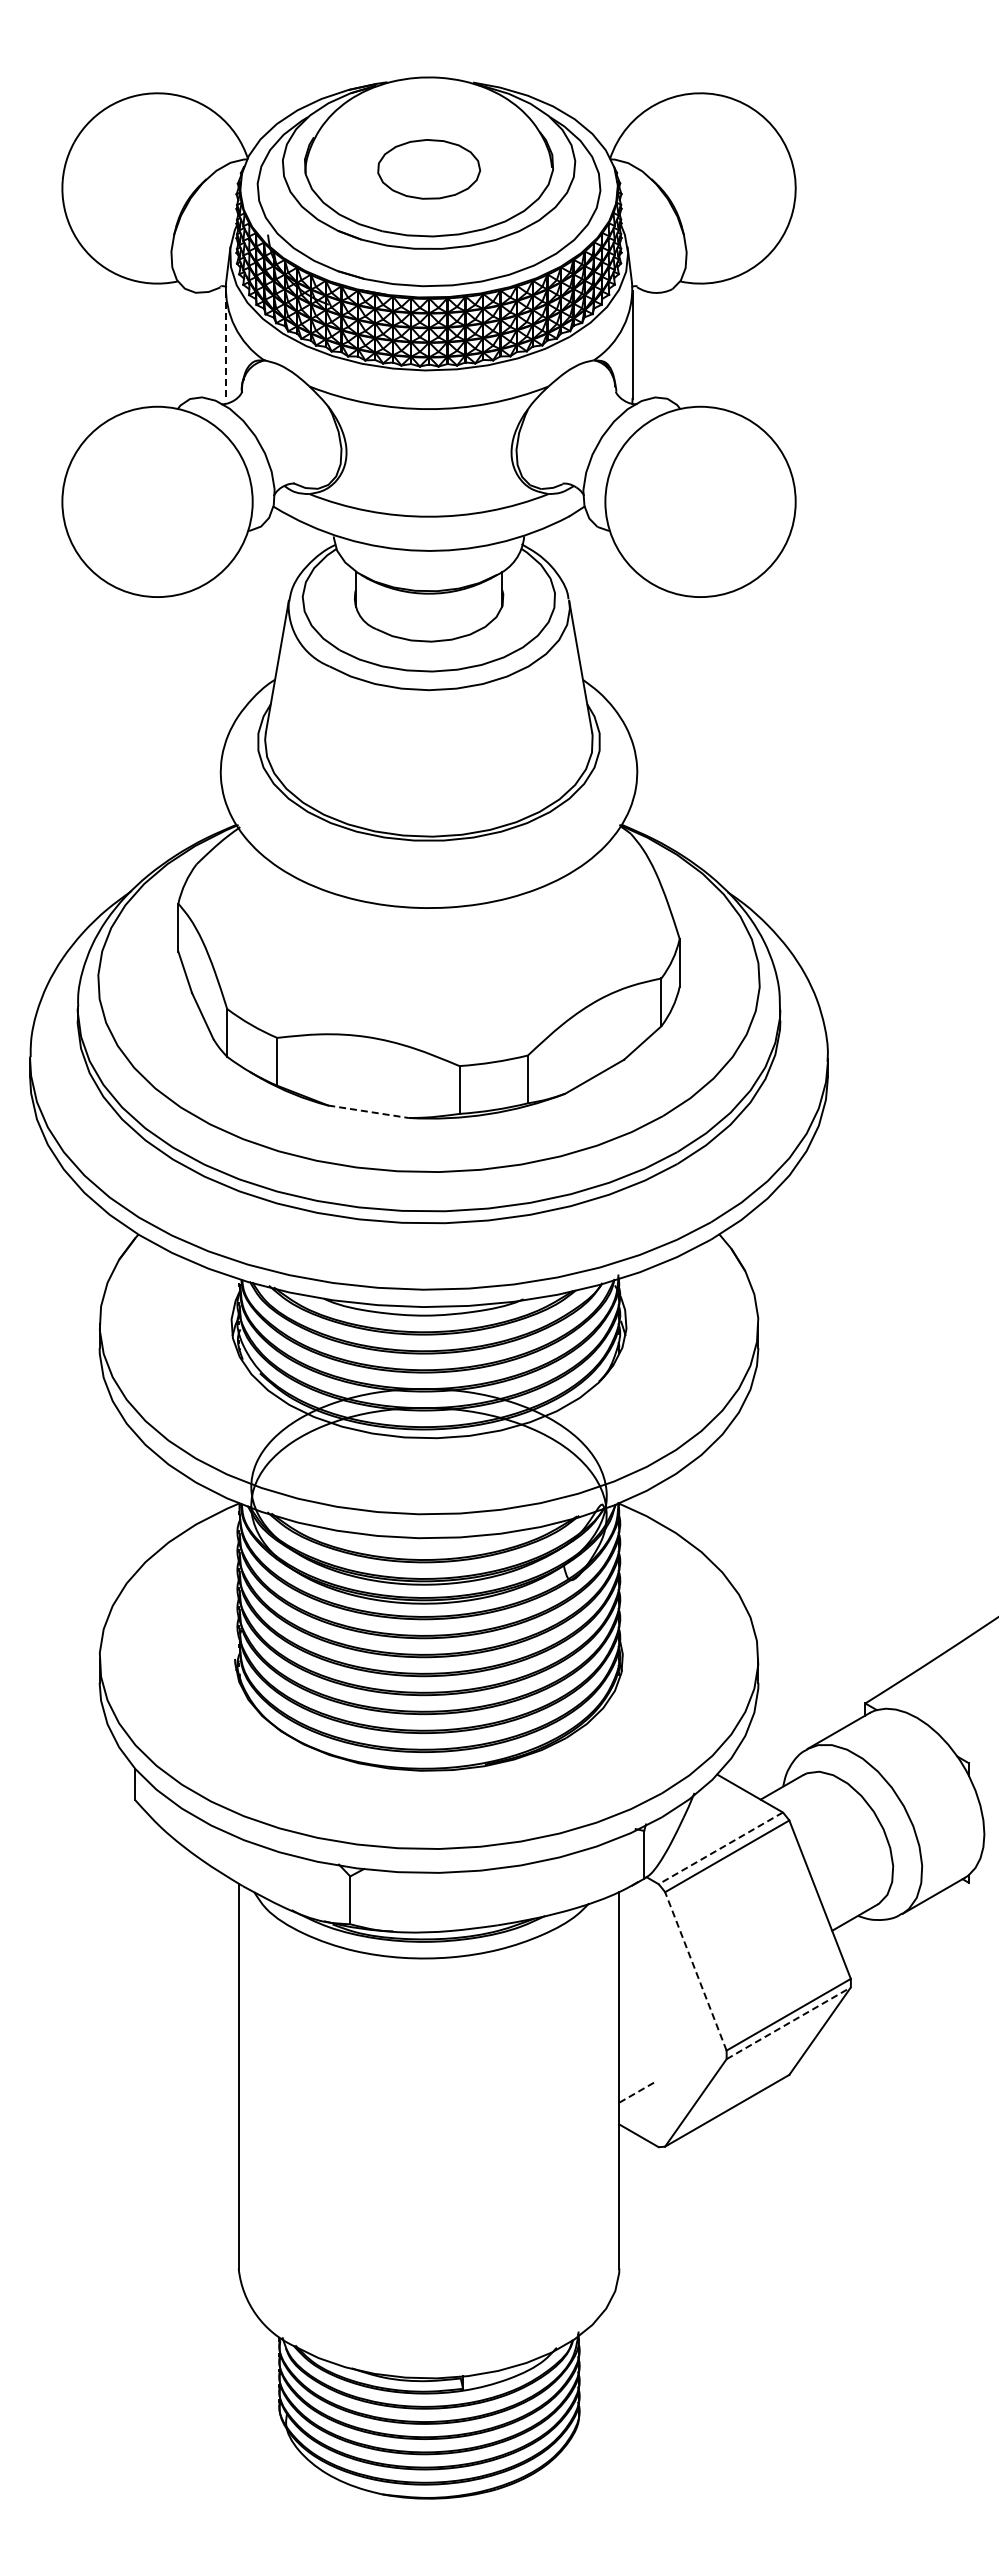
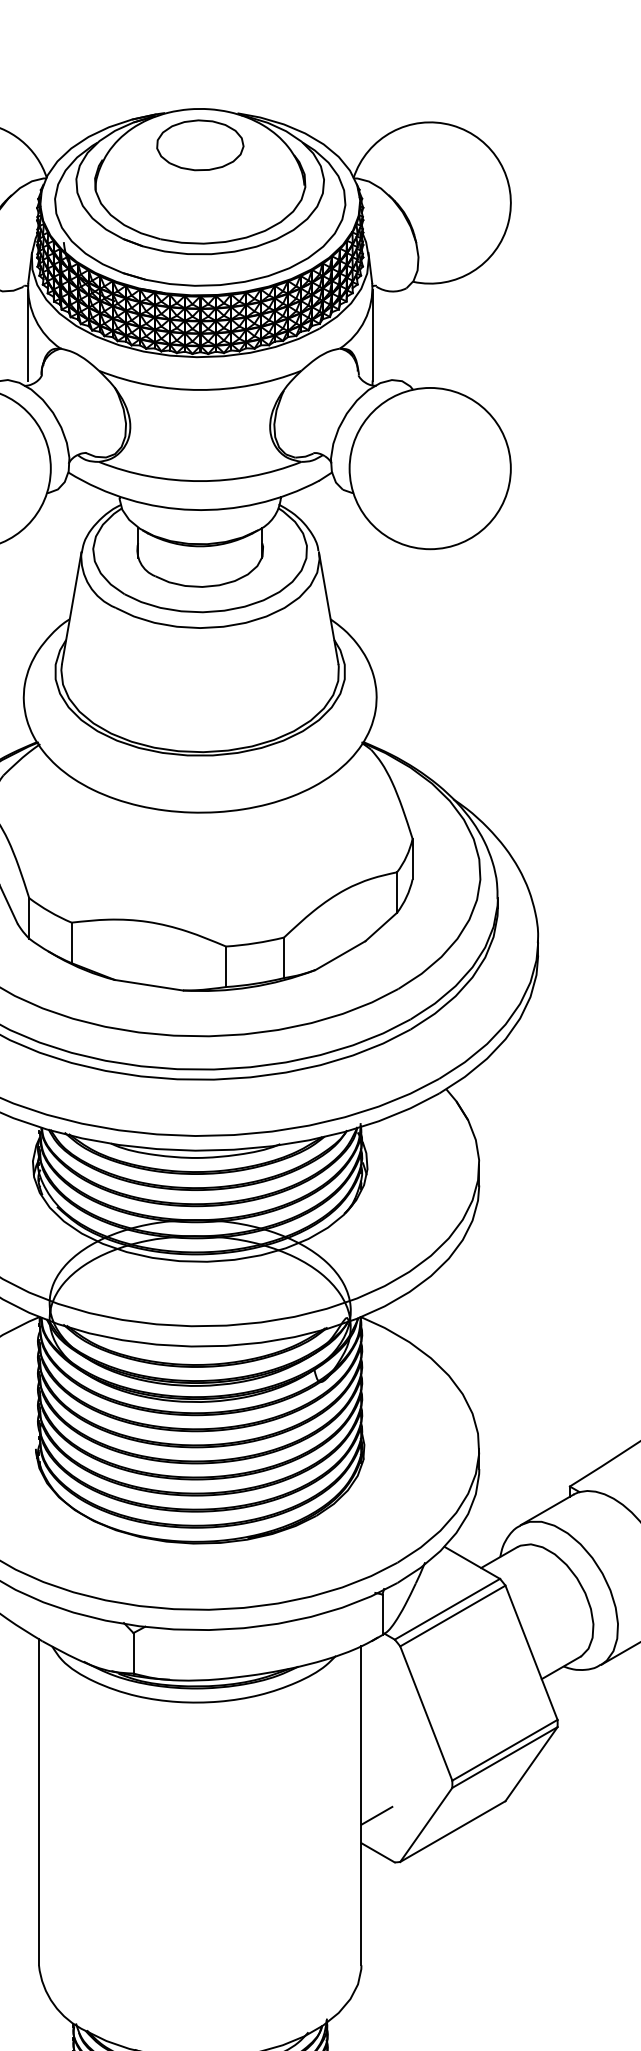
part: (429, 169) -> (200, 145), moved
line: (225, 345) -> (27, 336), dashed -> solid
line: (368, 1111) -> (148, 985), dashed -> solid
line: (720, 1848) -> (447, 1609), dashed -> solid
line: (695, 1971) -> (425, 1713), dashed -> solid
line: (788, 2023) -> (504, 1757), dashed -> solid
line: (638, 2091) -> (377, 1815), dashed -> solid

